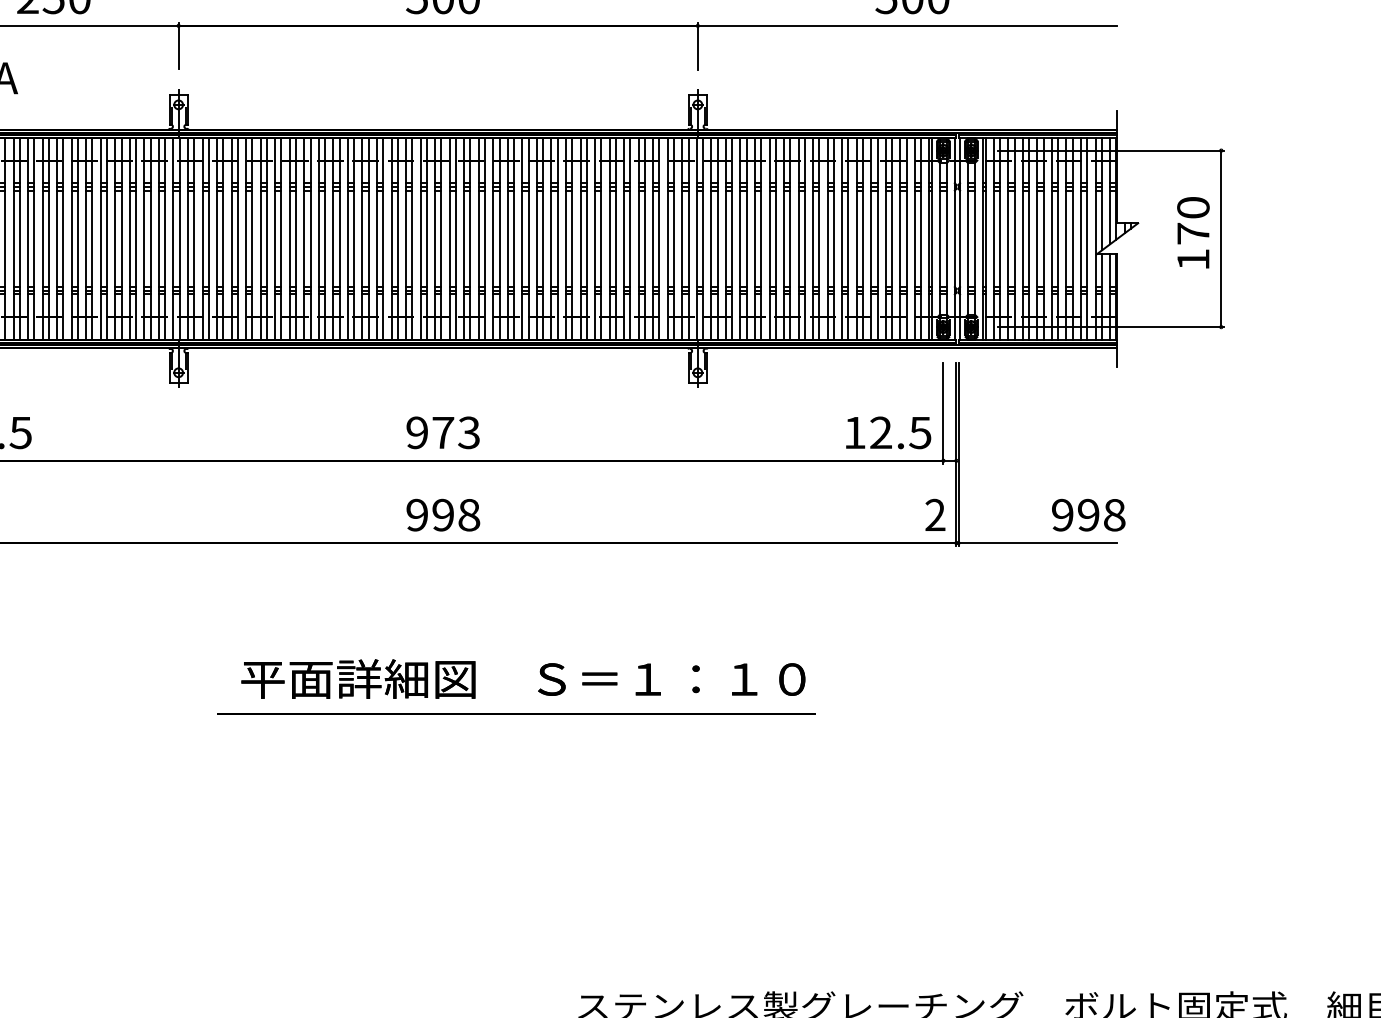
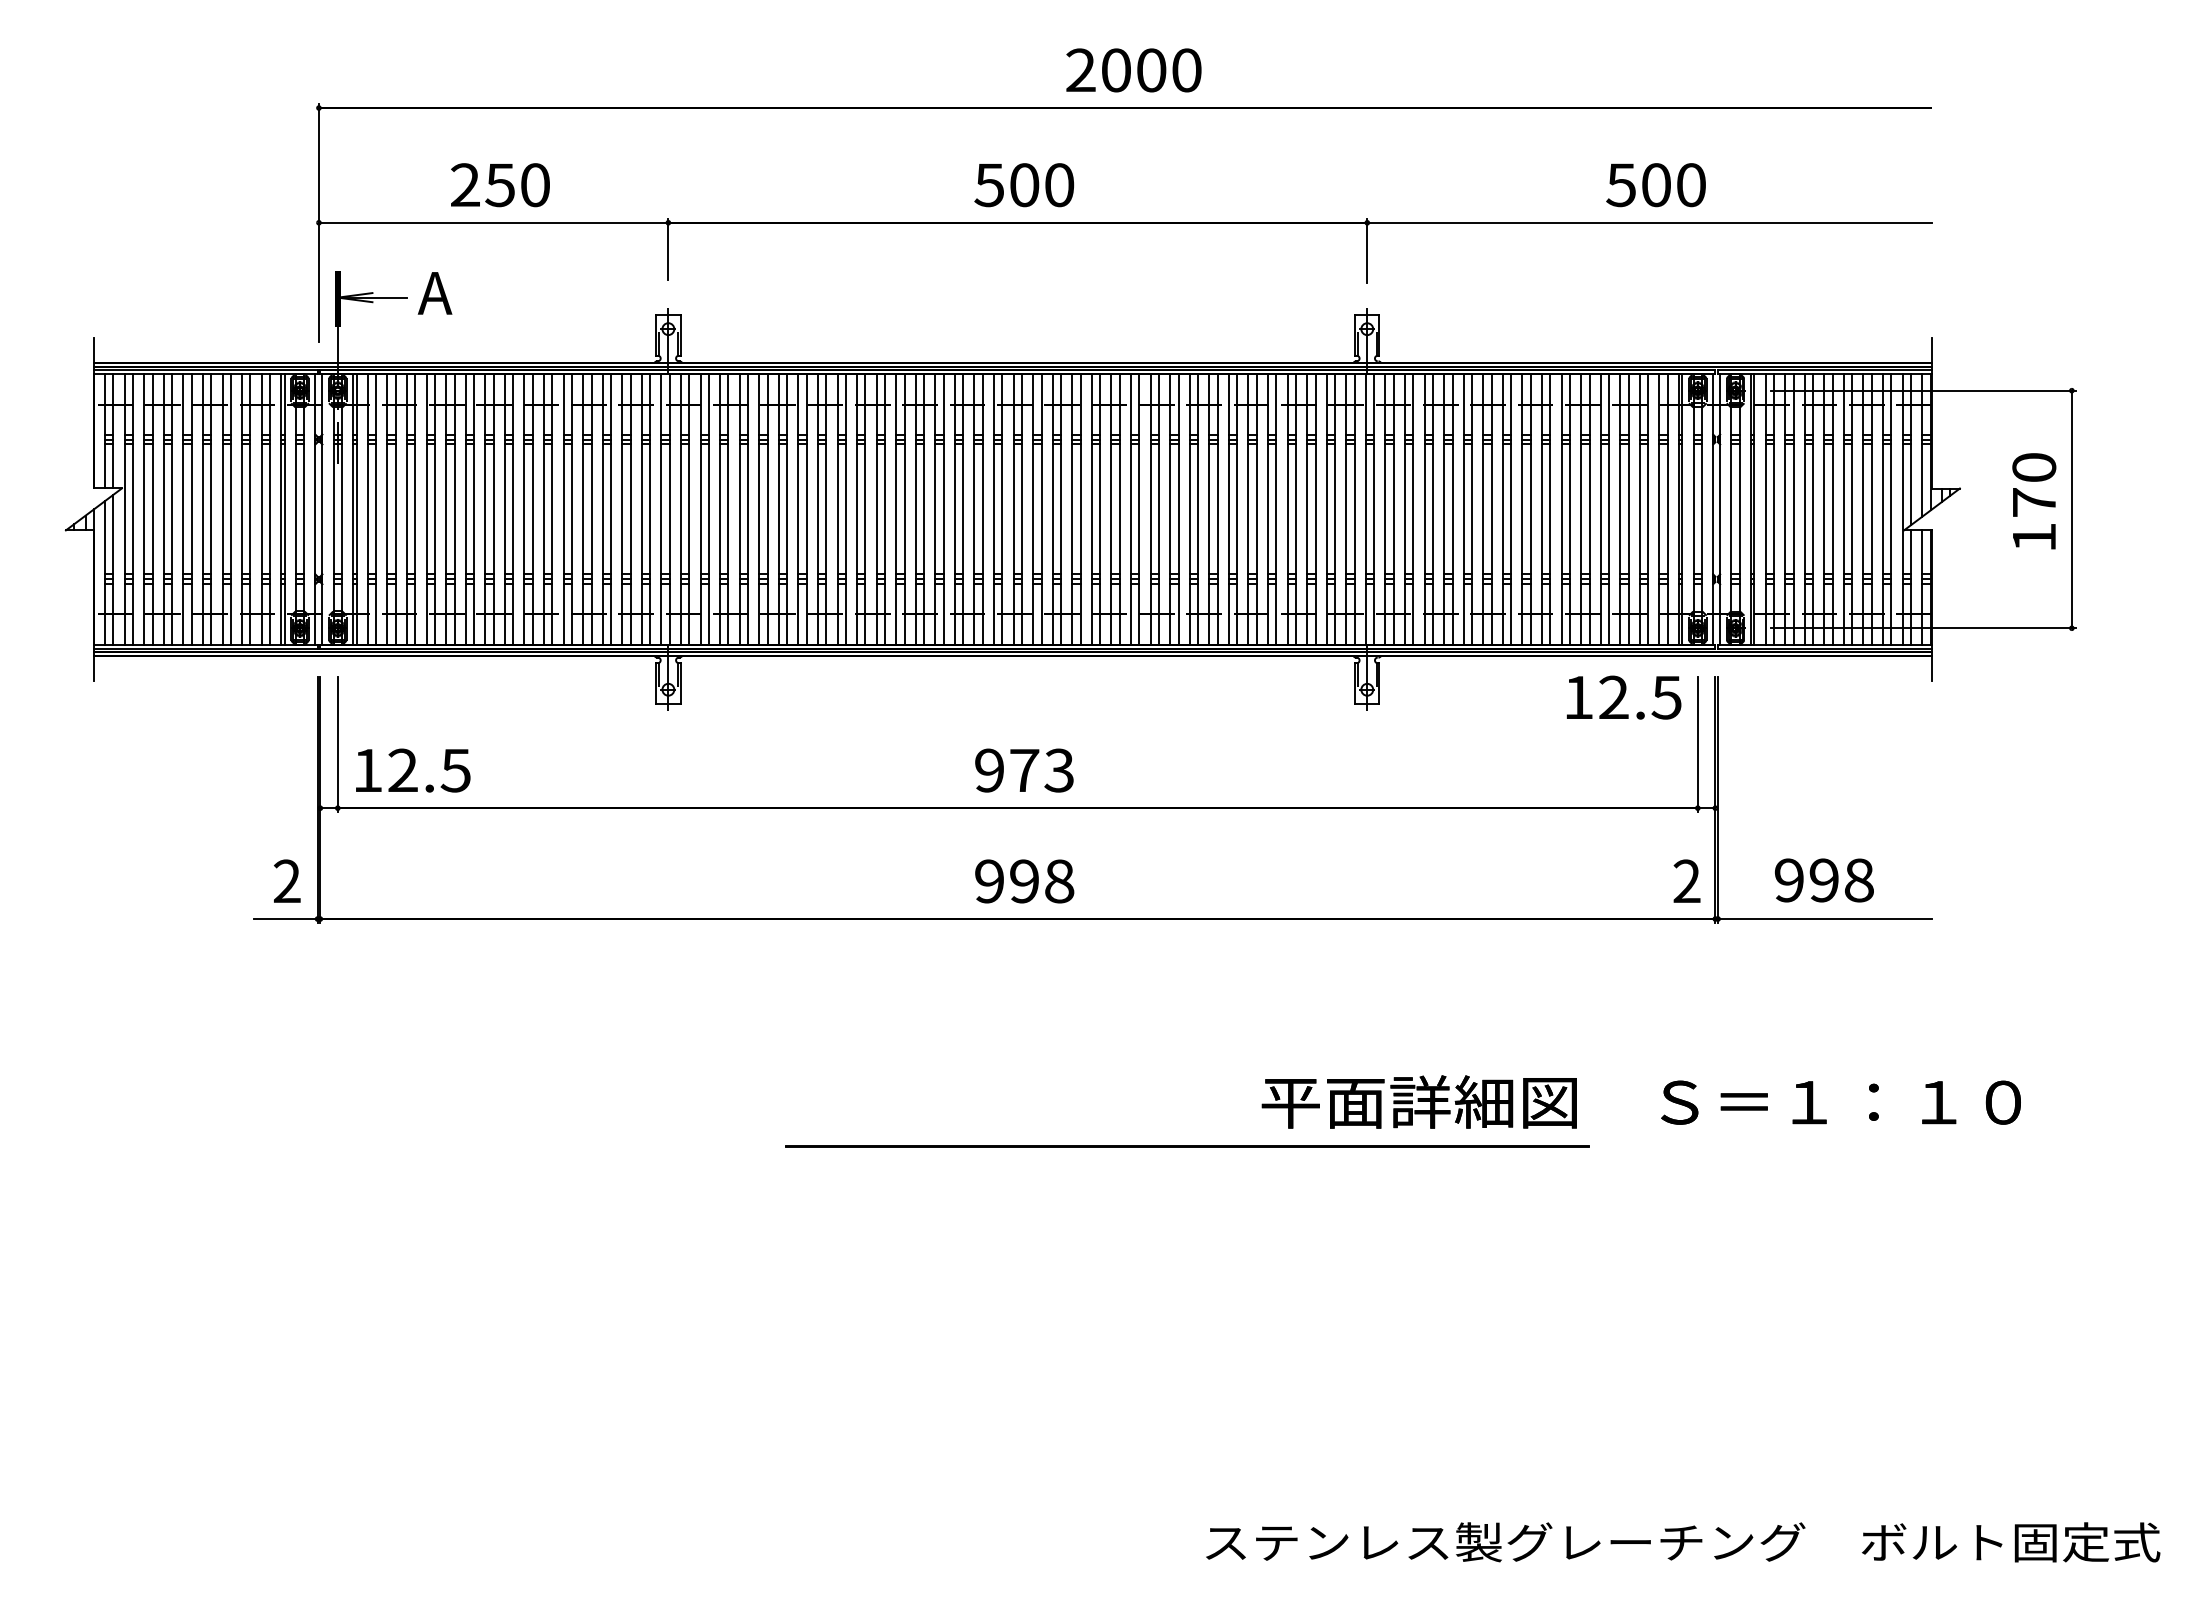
text: (888, 432) -> (1624, 697), moved
text: (1088, 515) -> (1824, 880), moved
text: (522, 678) -> (1640, 1101), moved
line: (516, 714) -> (1187, 1146), moved

